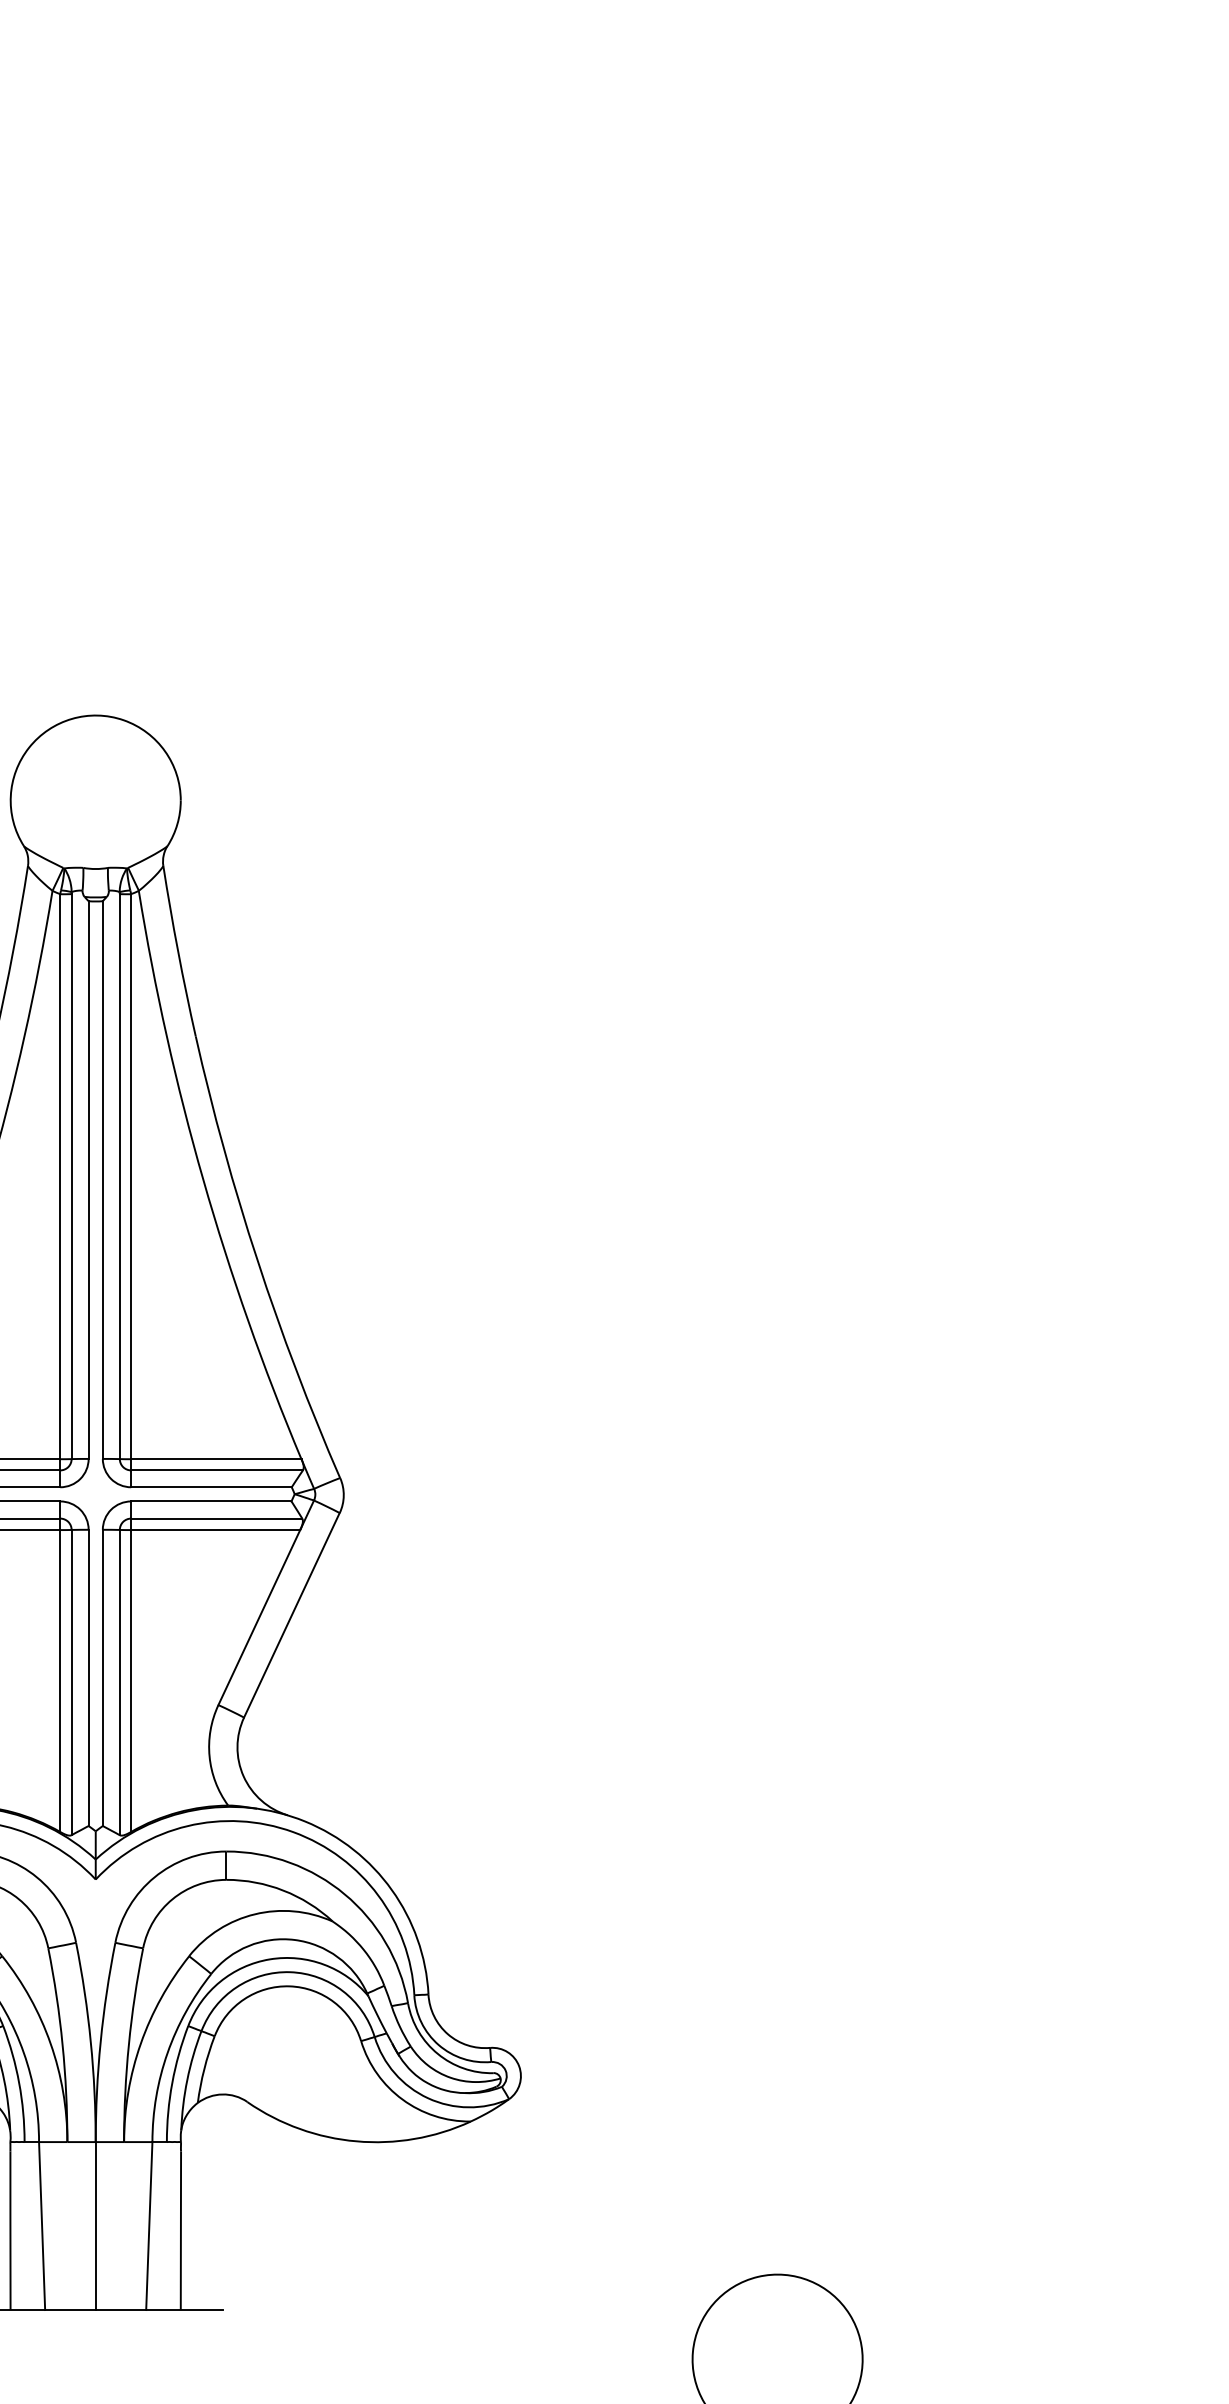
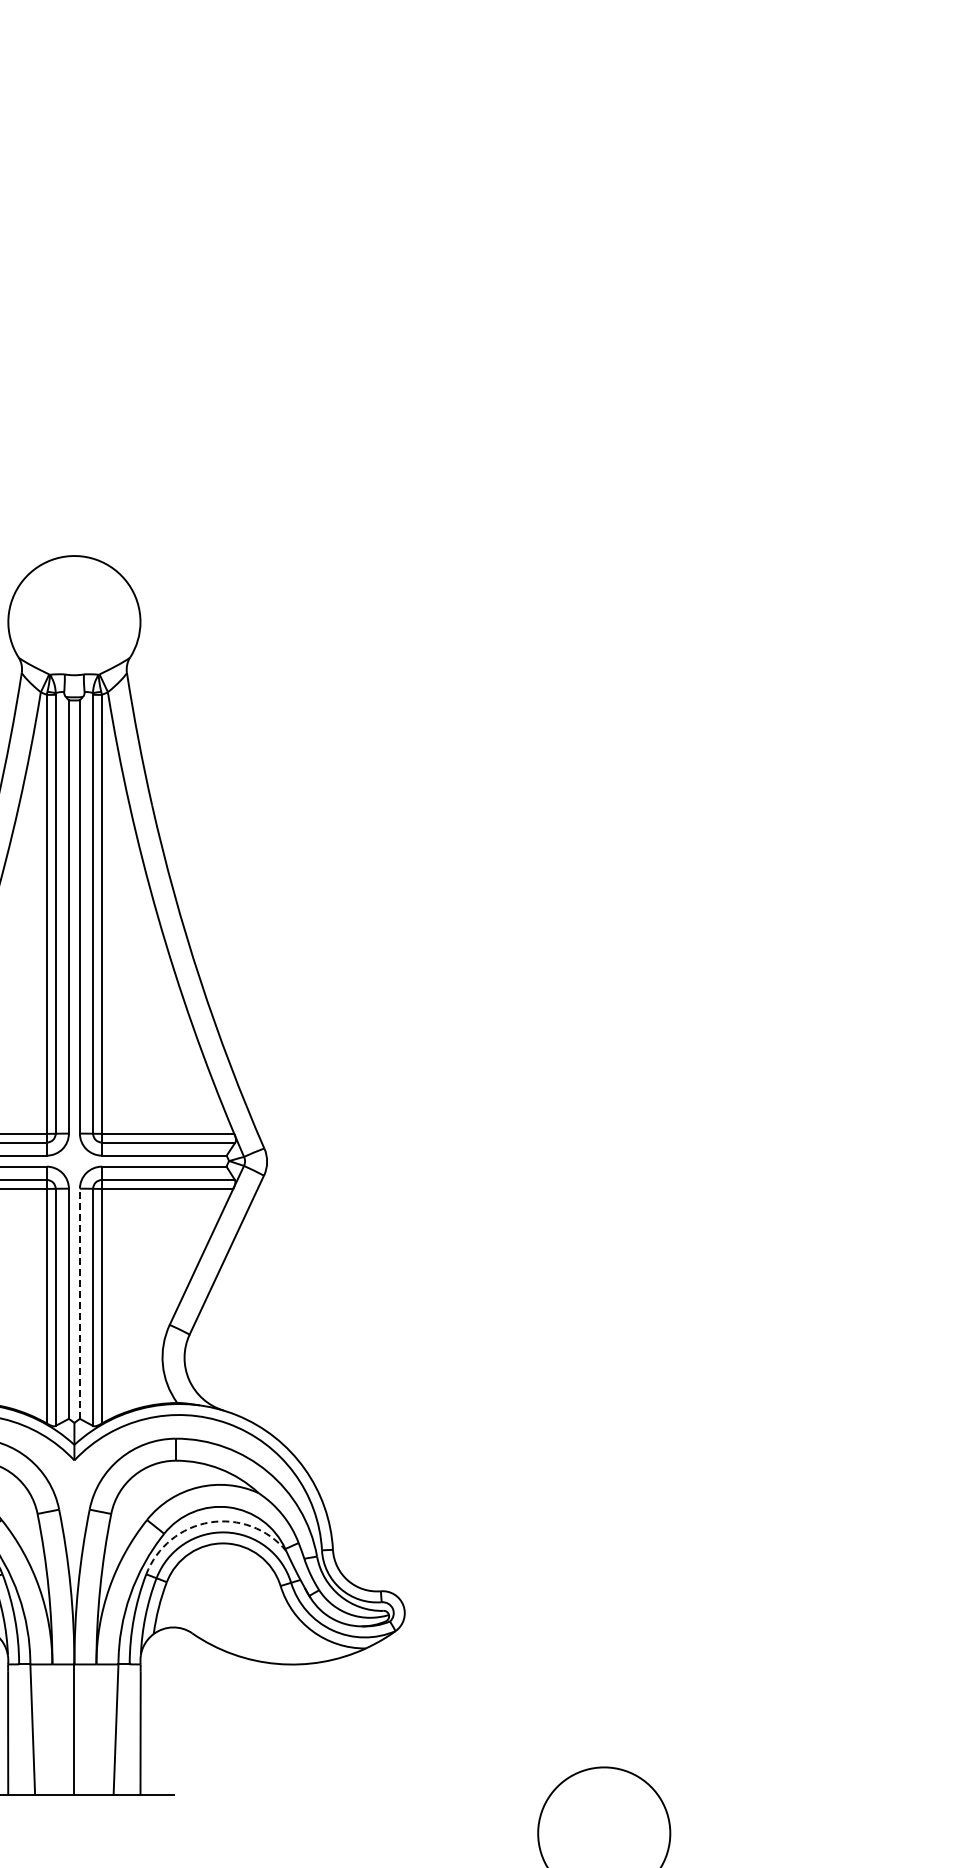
line: (102, 1677) -> (79, 1303), solid -> dashed
arc: (269, 1959) -> (209, 1522), solid -> dashed

